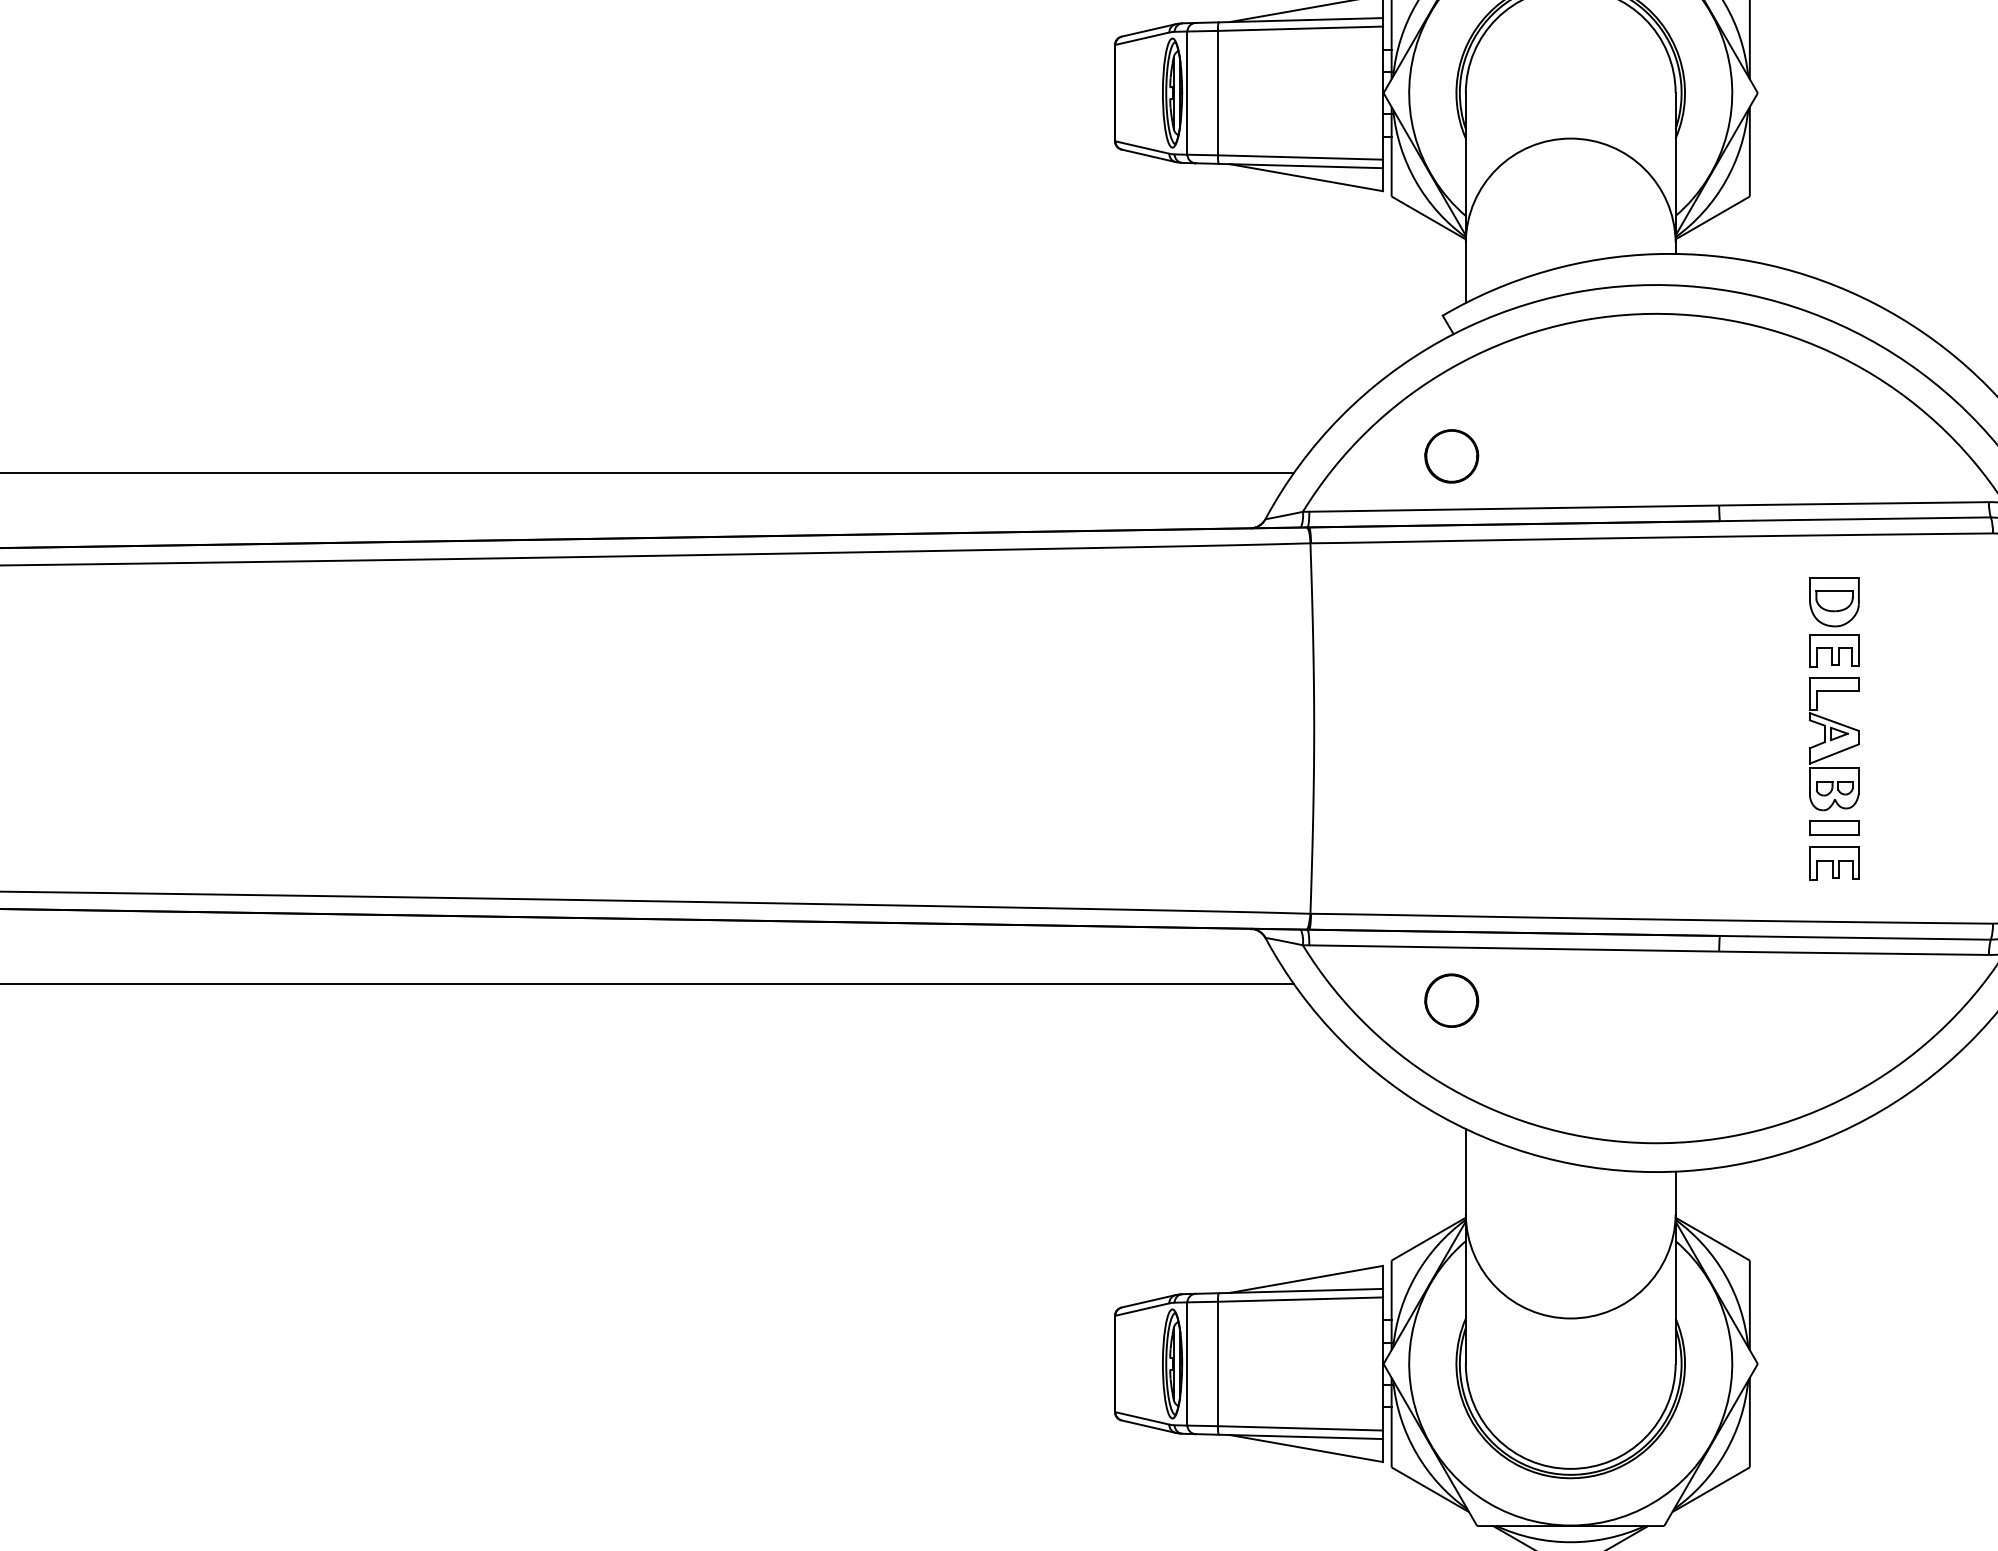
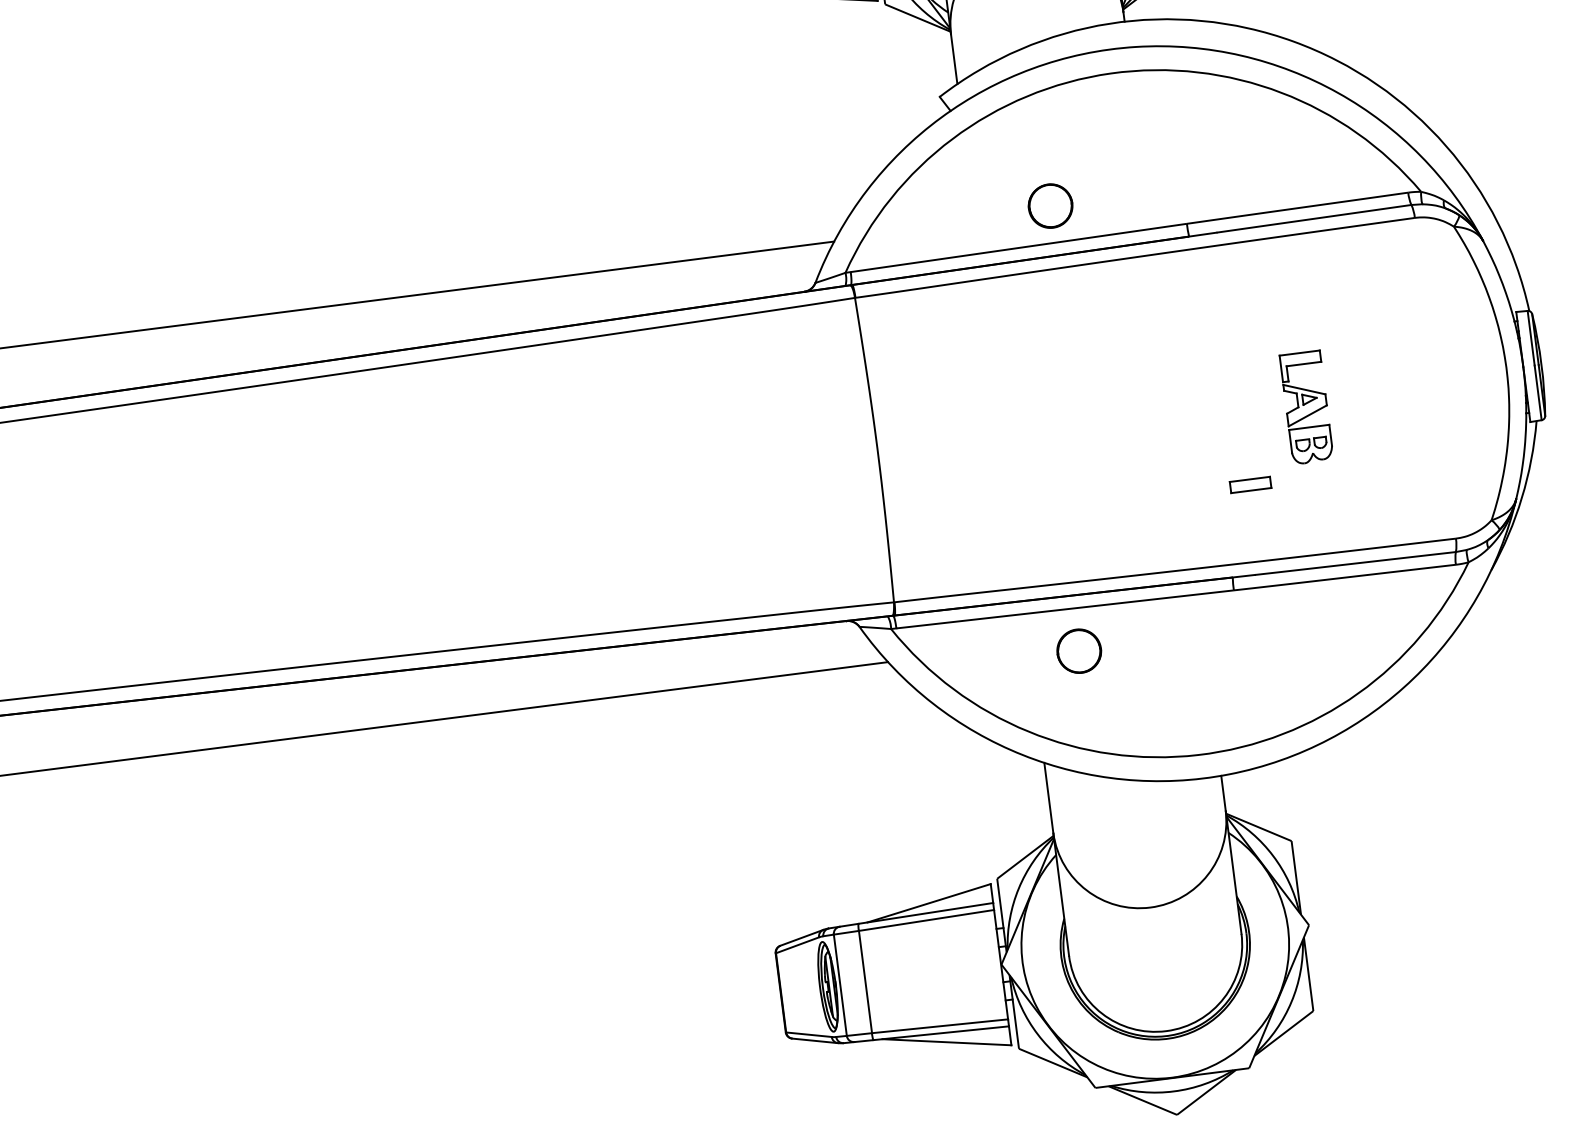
part: (1451, 456) -> (1050, 206), moved
part: (1834, 622) -> (1293, 307), removed
part: (1834, 827) -> (1250, 484), moved
part: (1834, 863) -> (1319, 505), removed
part: (1451, 1000) -> (1079, 651), moved

